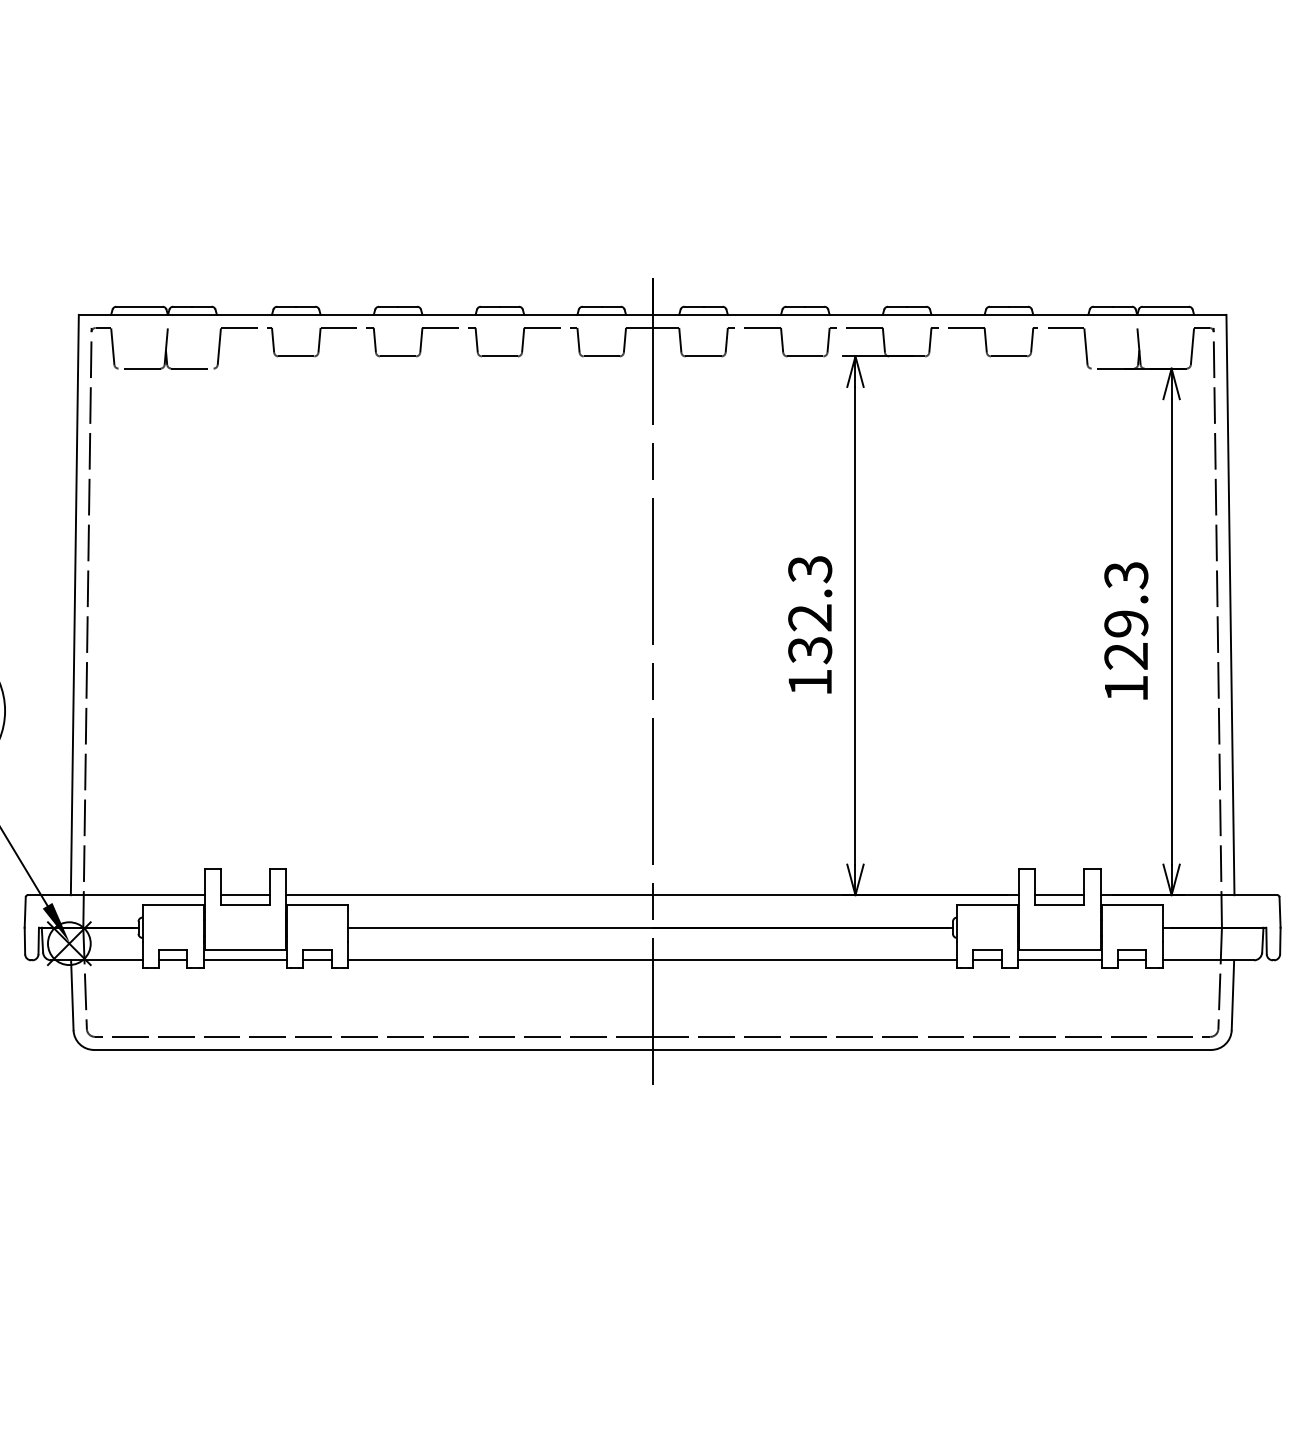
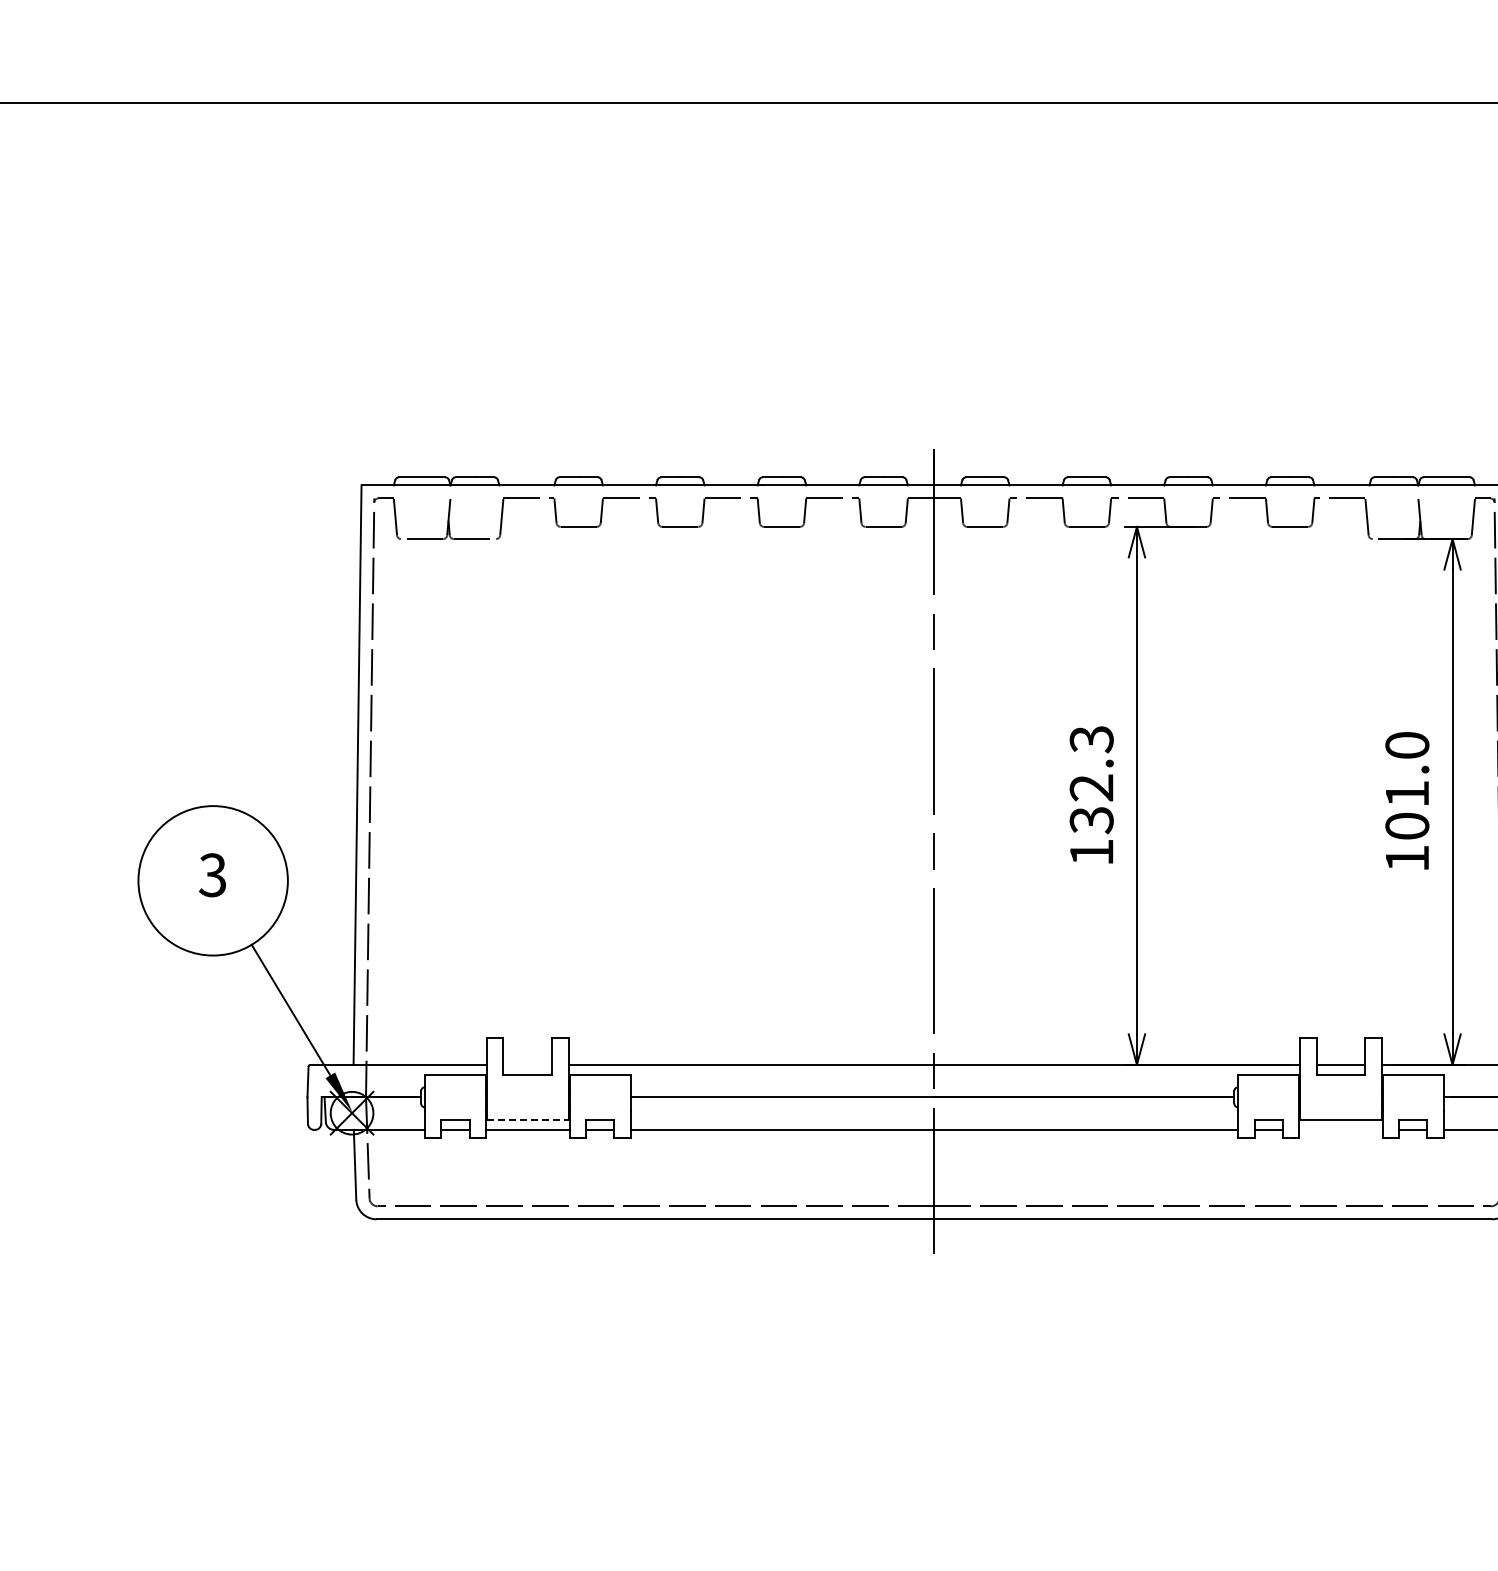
text: (1126, 615) -> (1407, 785), 129.3 -> 101.0
line: (245, 894) -> (527, 1064), removed
line: (245, 949) -> (527, 1119), solid -> dashed
line: (1059, 959) -> (1340, 1129), removed

